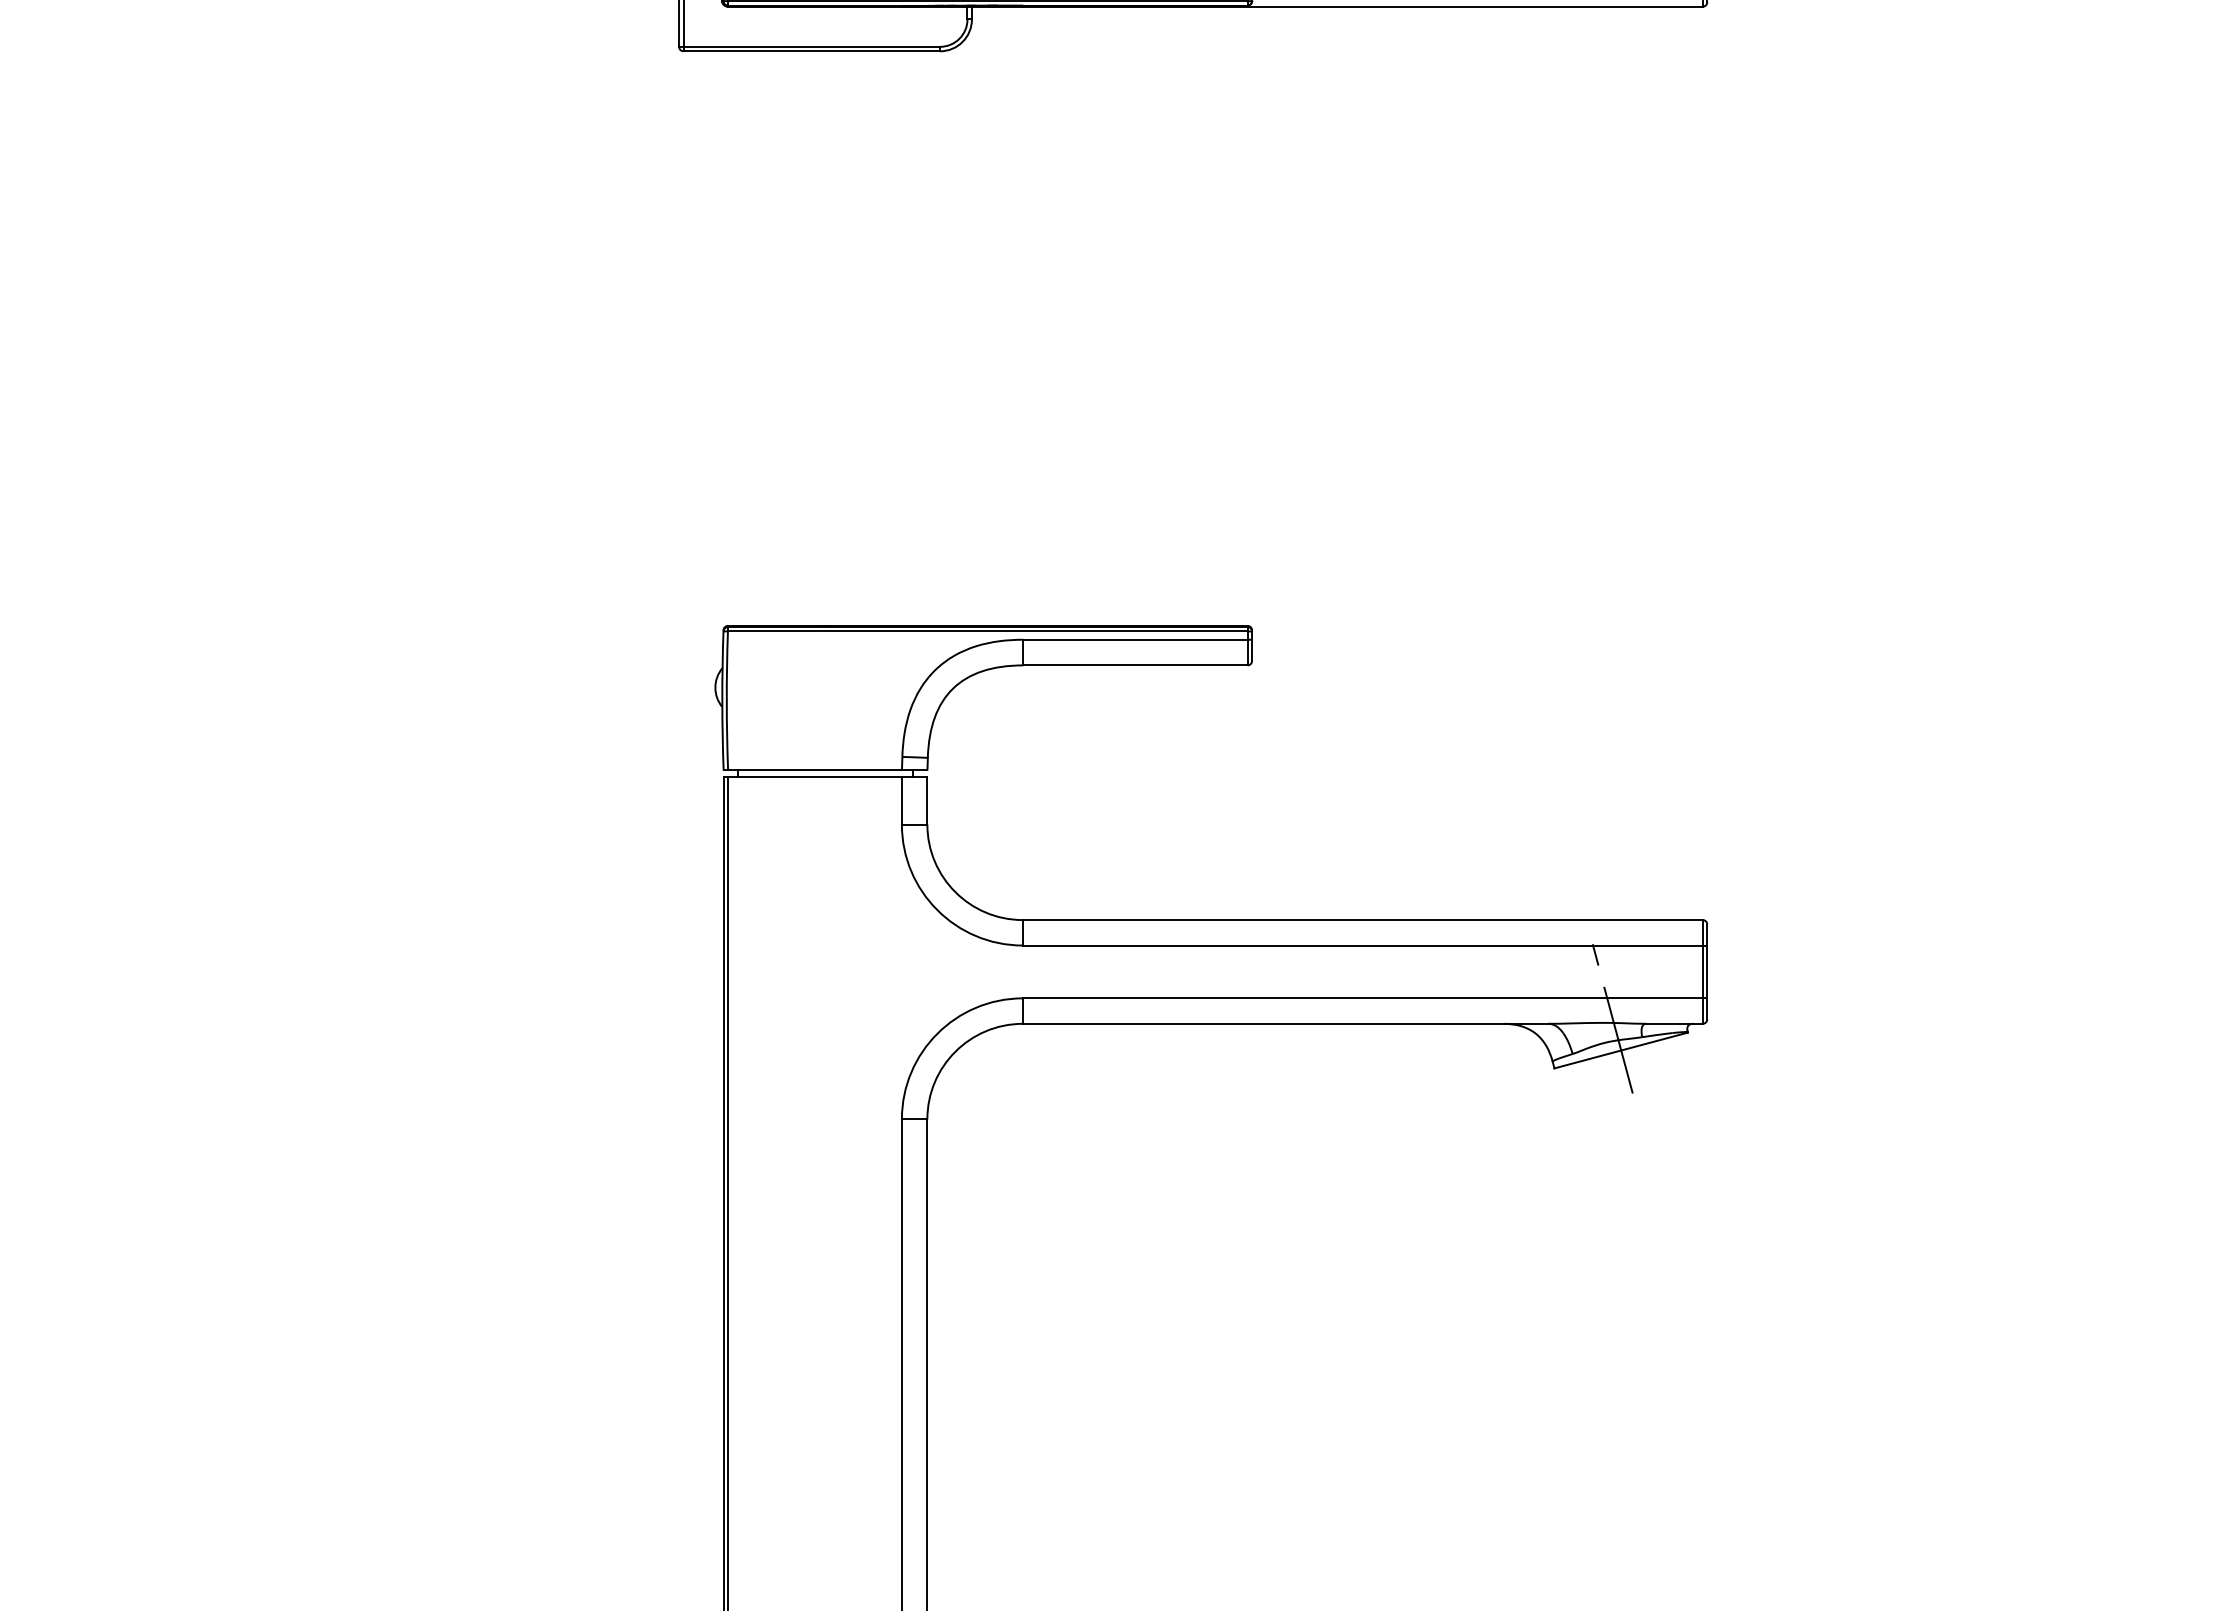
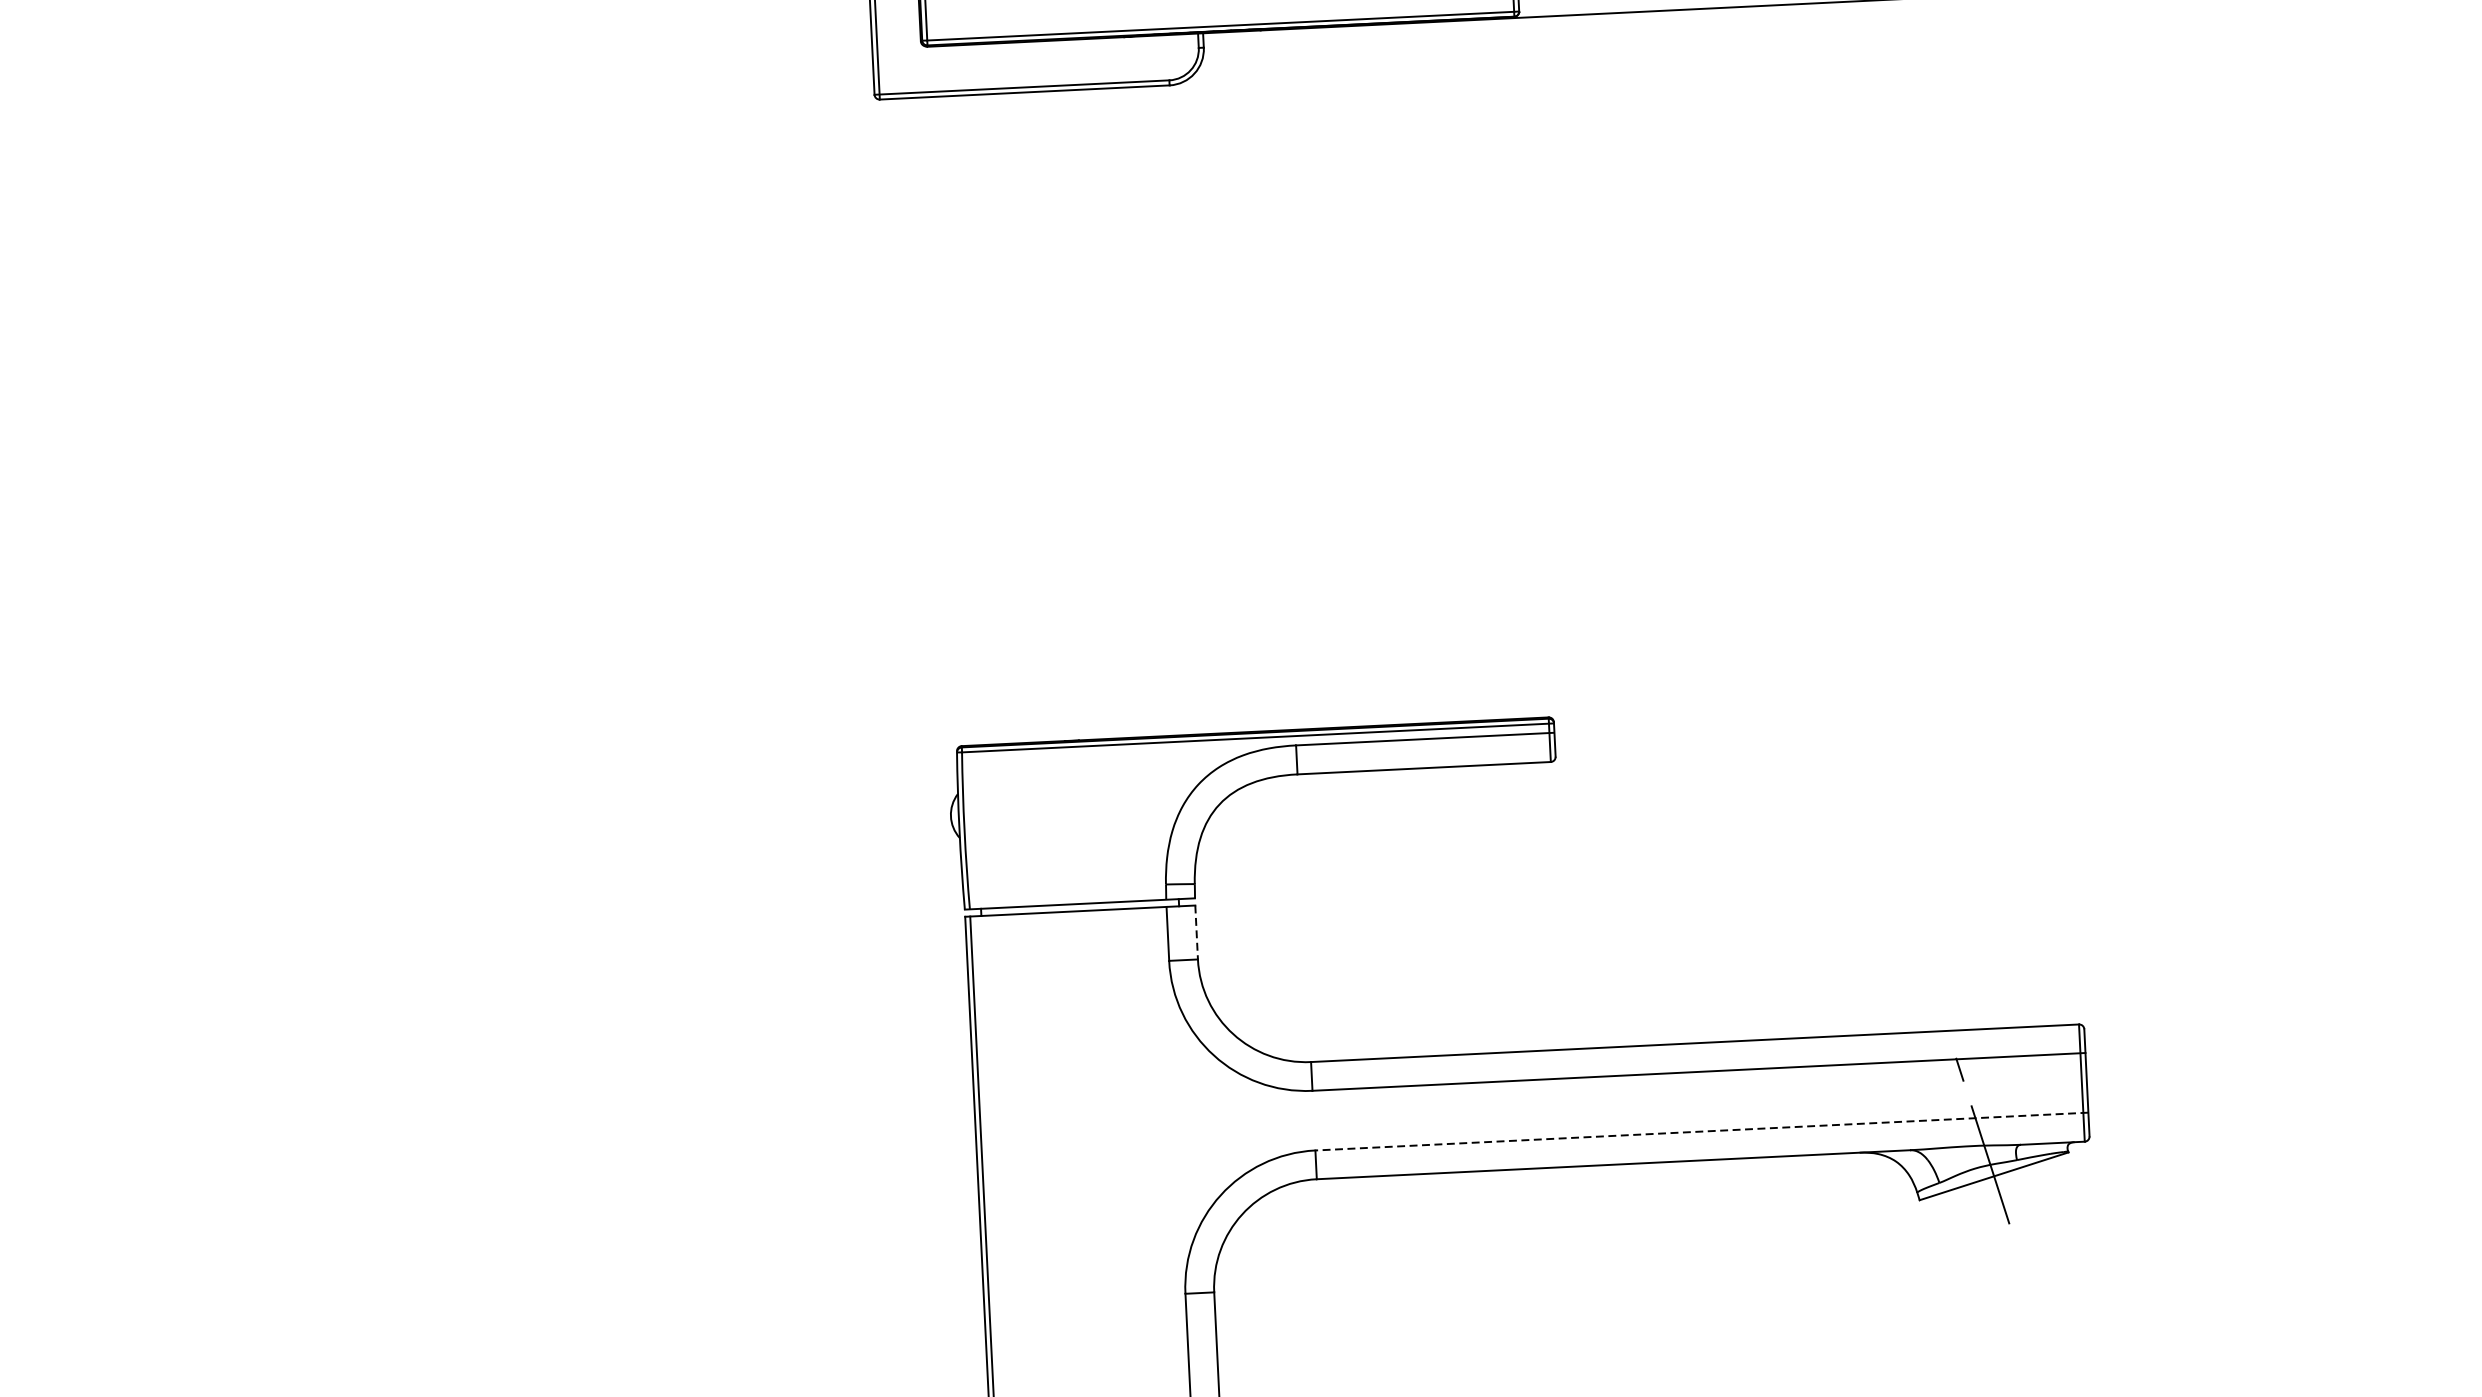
line: (927, 800) -> (1196, 932), solid -> dashed
line: (1364, 998) -> (1701, 1131), solid -> dashed

